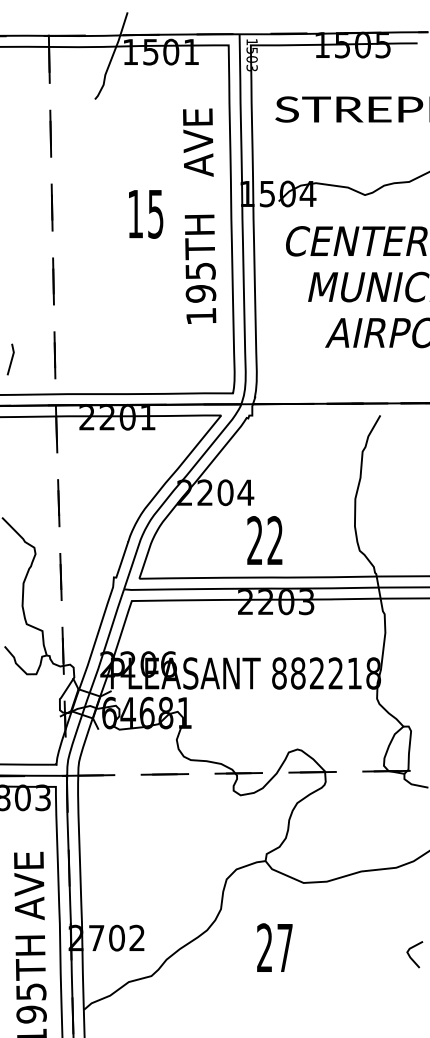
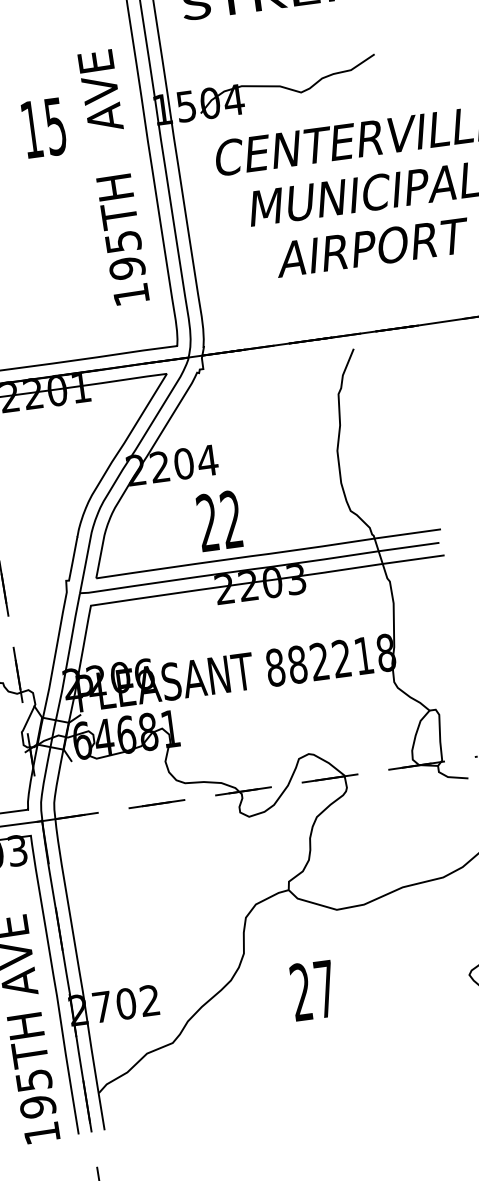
text: (146, 214) -> (44, 128), moved
text: (199, 215) -> (113, 176), moved
text: (264, 540) -> (219, 521), moved

